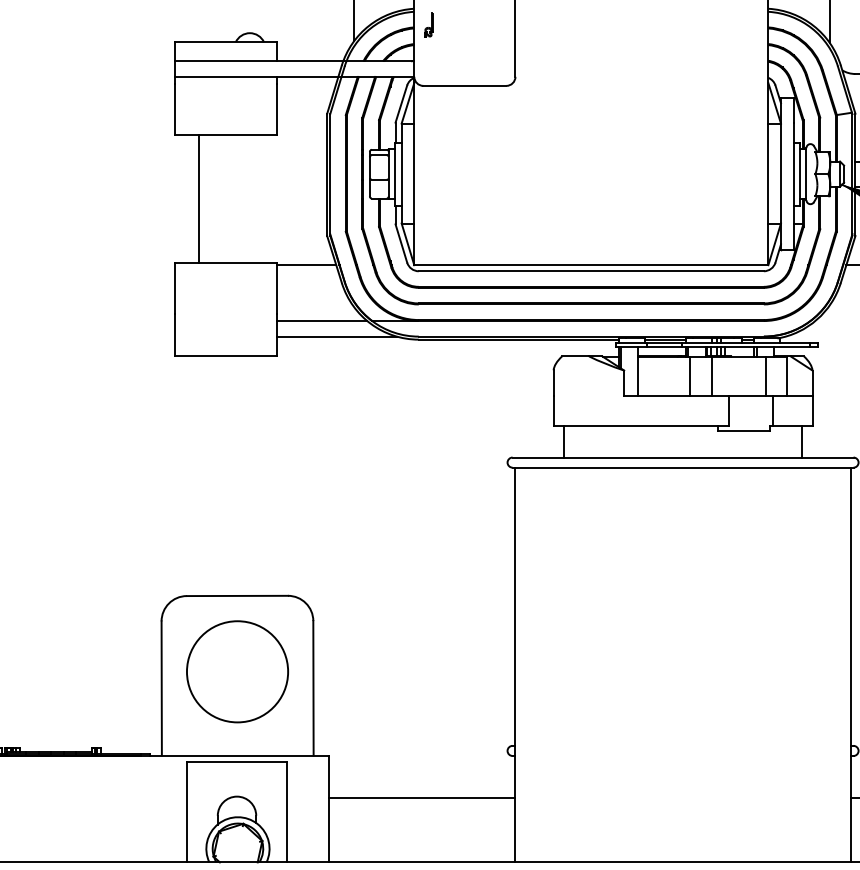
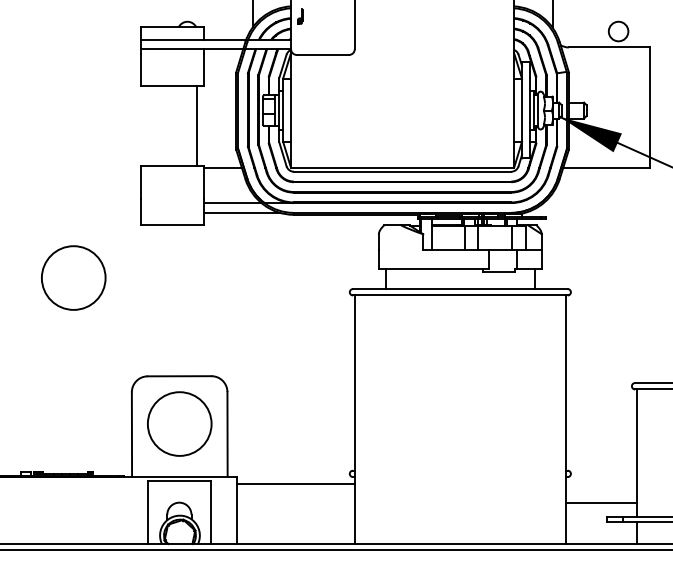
line: (199, 199) -> (196, 126), moved
circle: (68, 439) -> (73, 277), added
line: (421, 797) -> (295, 484), moved

